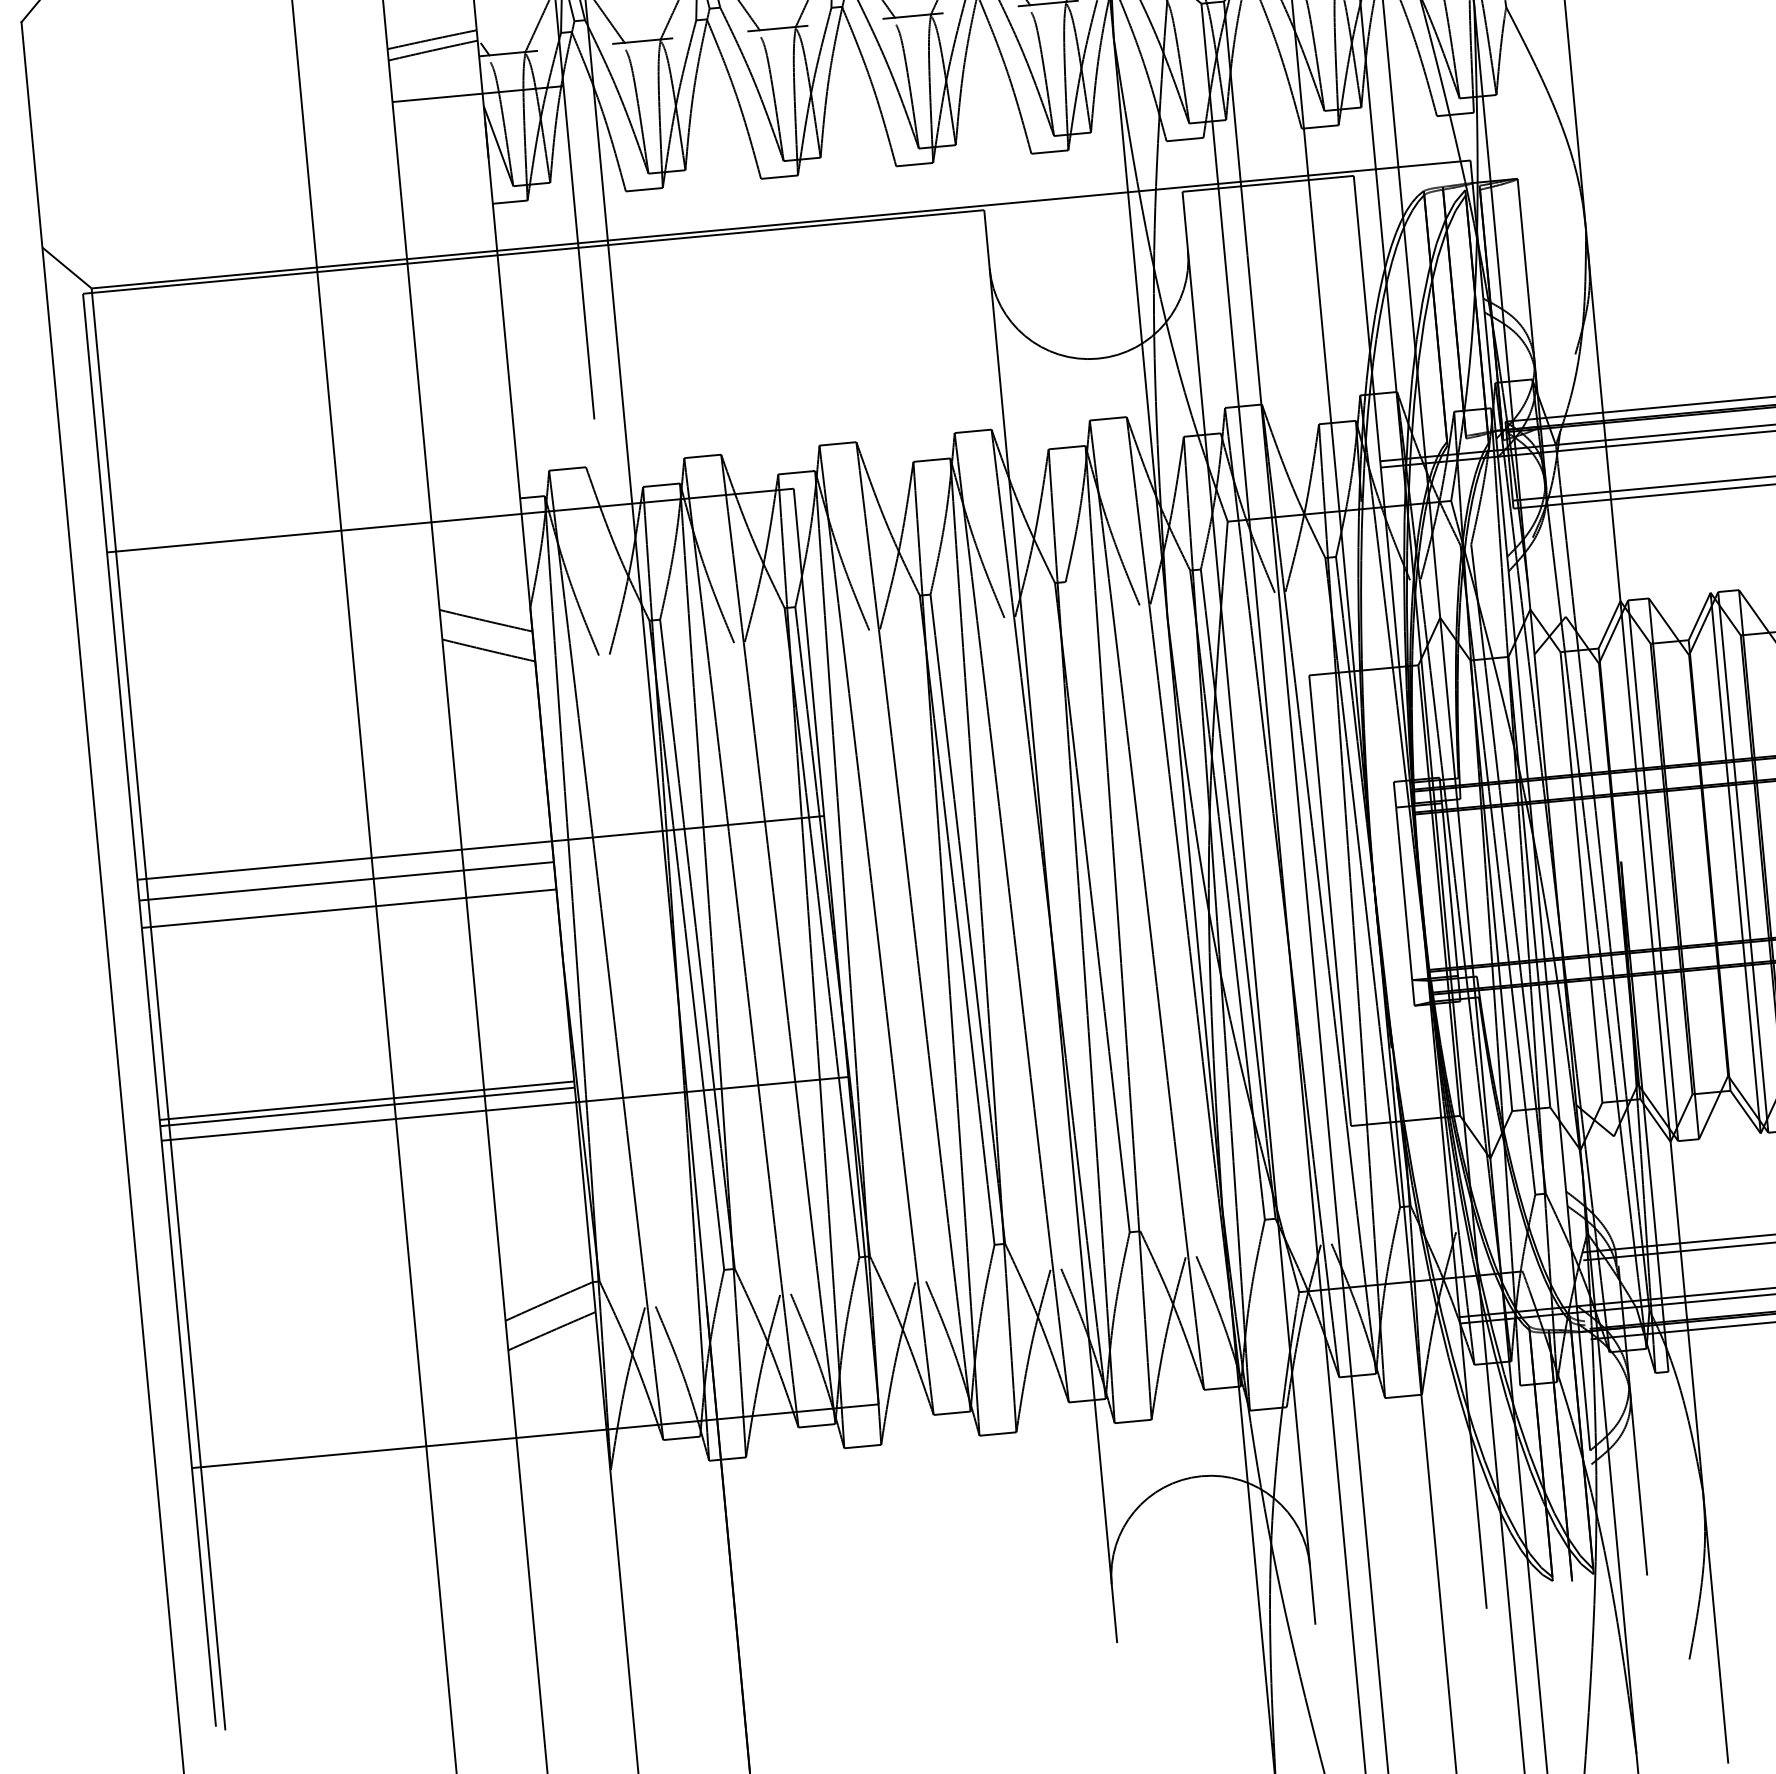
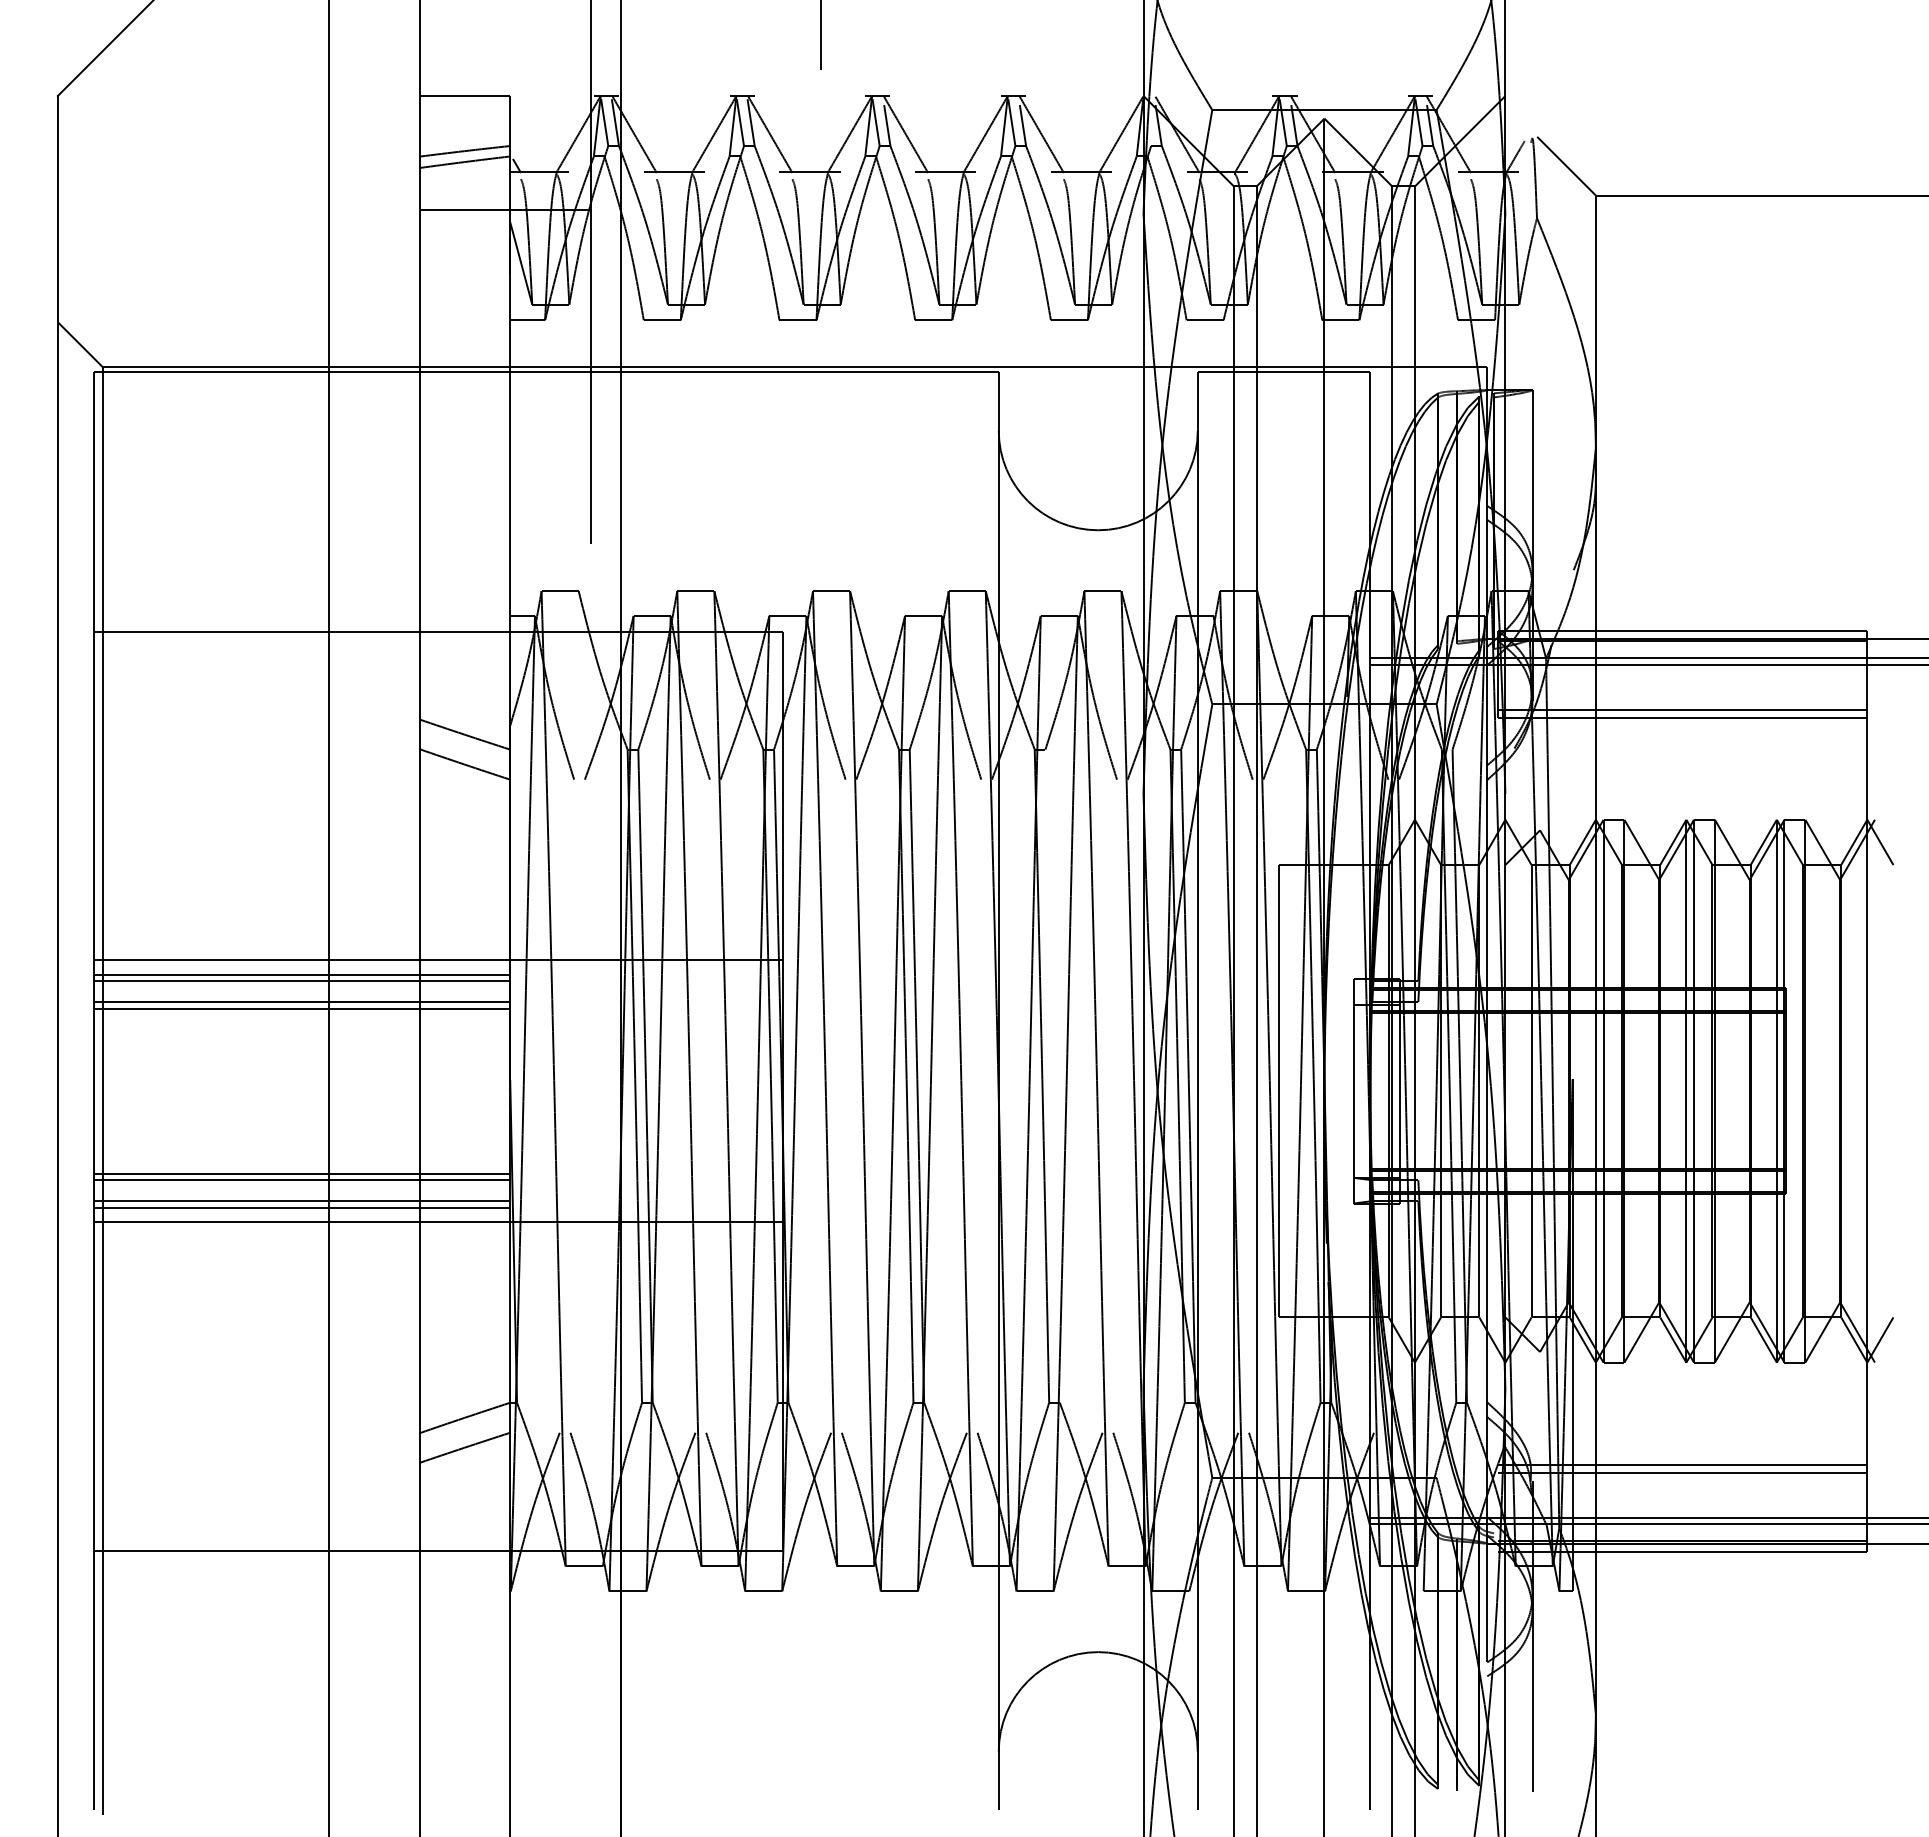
line: (346, 874) -> (302, 974), added
line: (348, 902) -> (302, 1002), added
line: (364, 1072) -> (302, 1173), added
line: (365, 1079) -> (302, 1180), added

